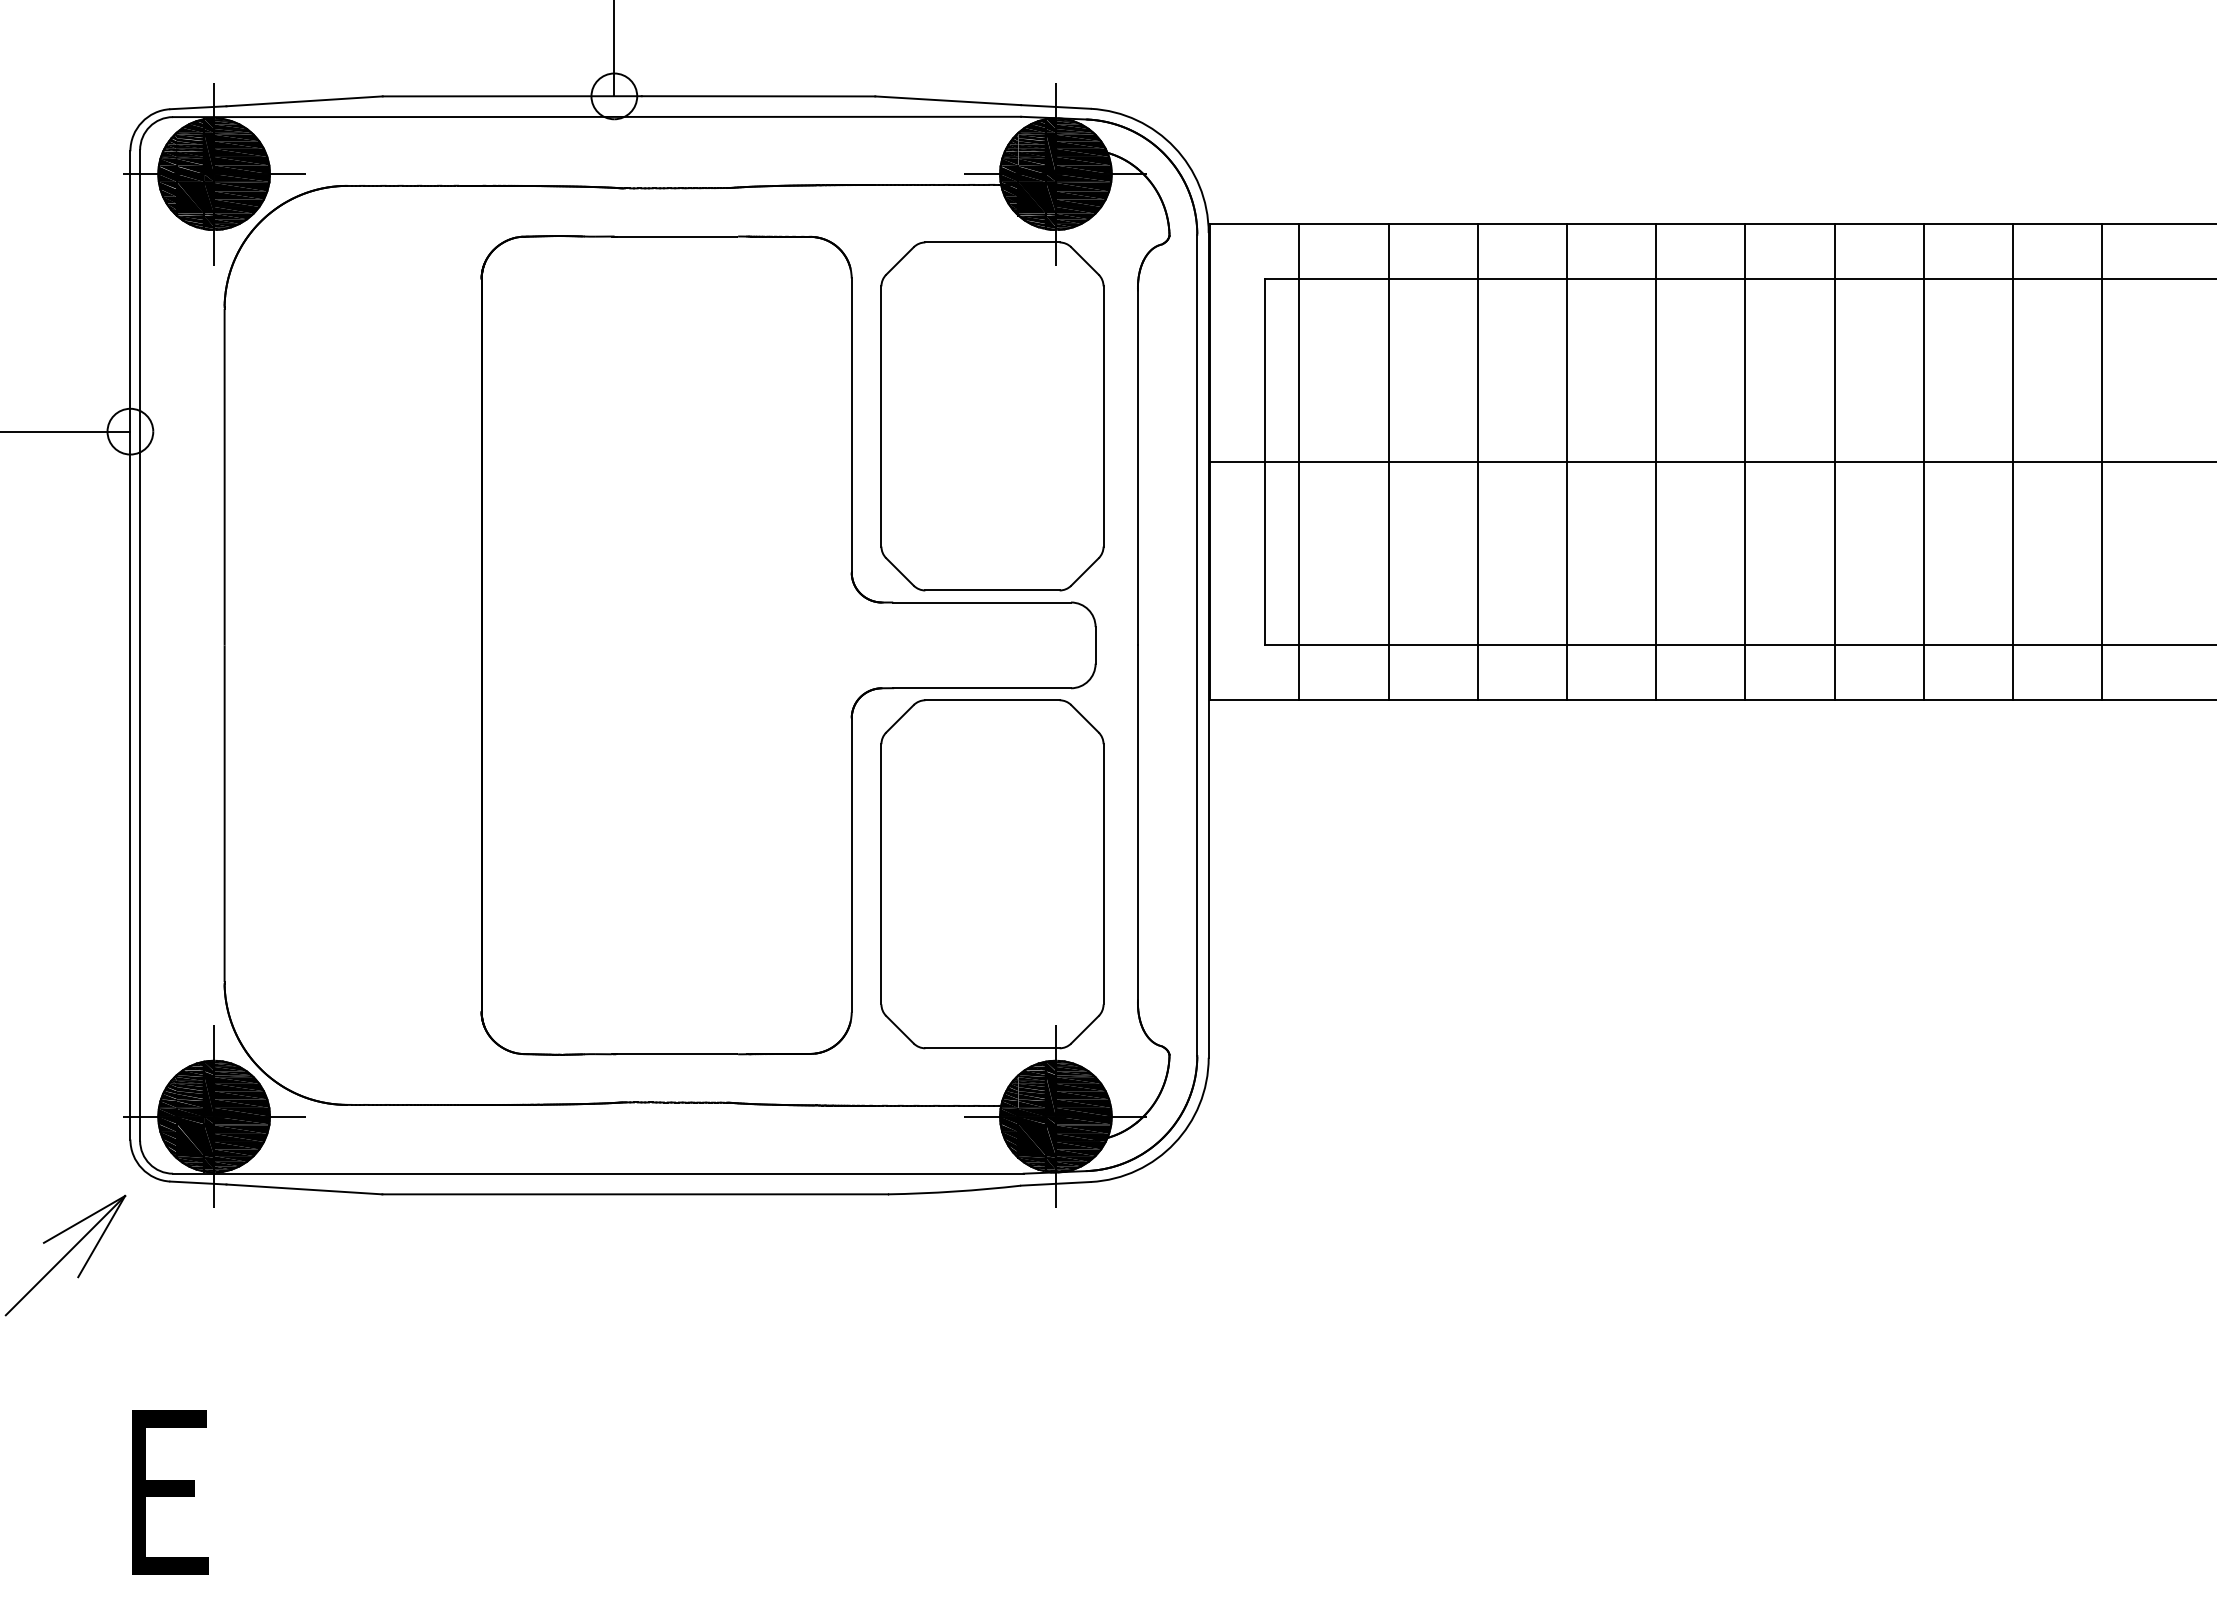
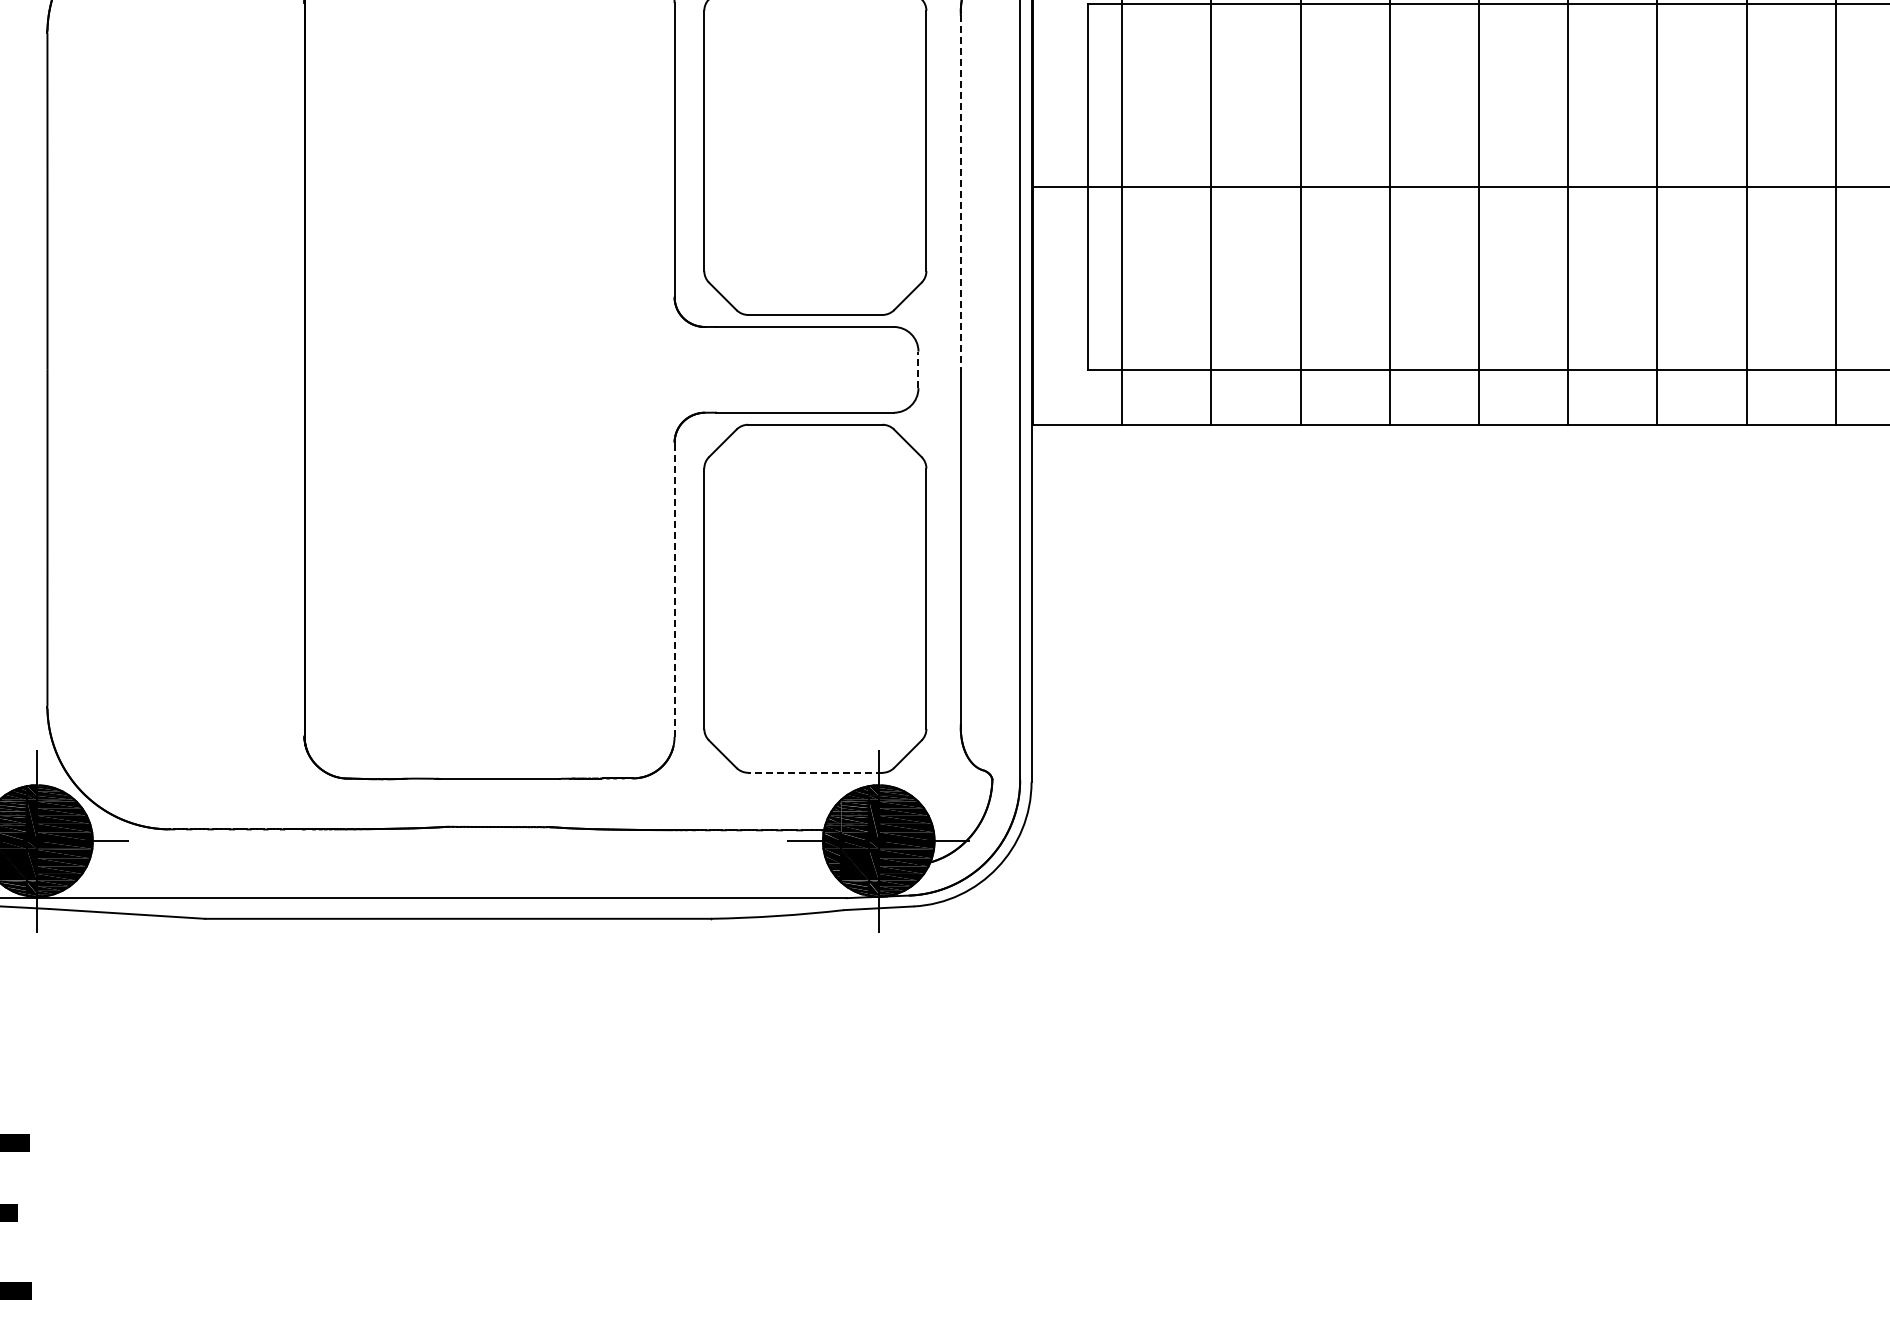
line: (1137, 468) -> (960, 192), solid -> dashed
line: (1095, 644) -> (918, 368), solid -> dashed
line: (851, 865) -> (674, 589), solid -> dashed
line: (992, 1048) -> (815, 772), solid -> dashed

